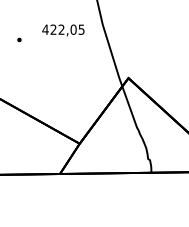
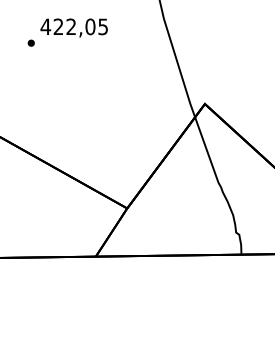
text: (63, 30) -> (74, 28), moved

